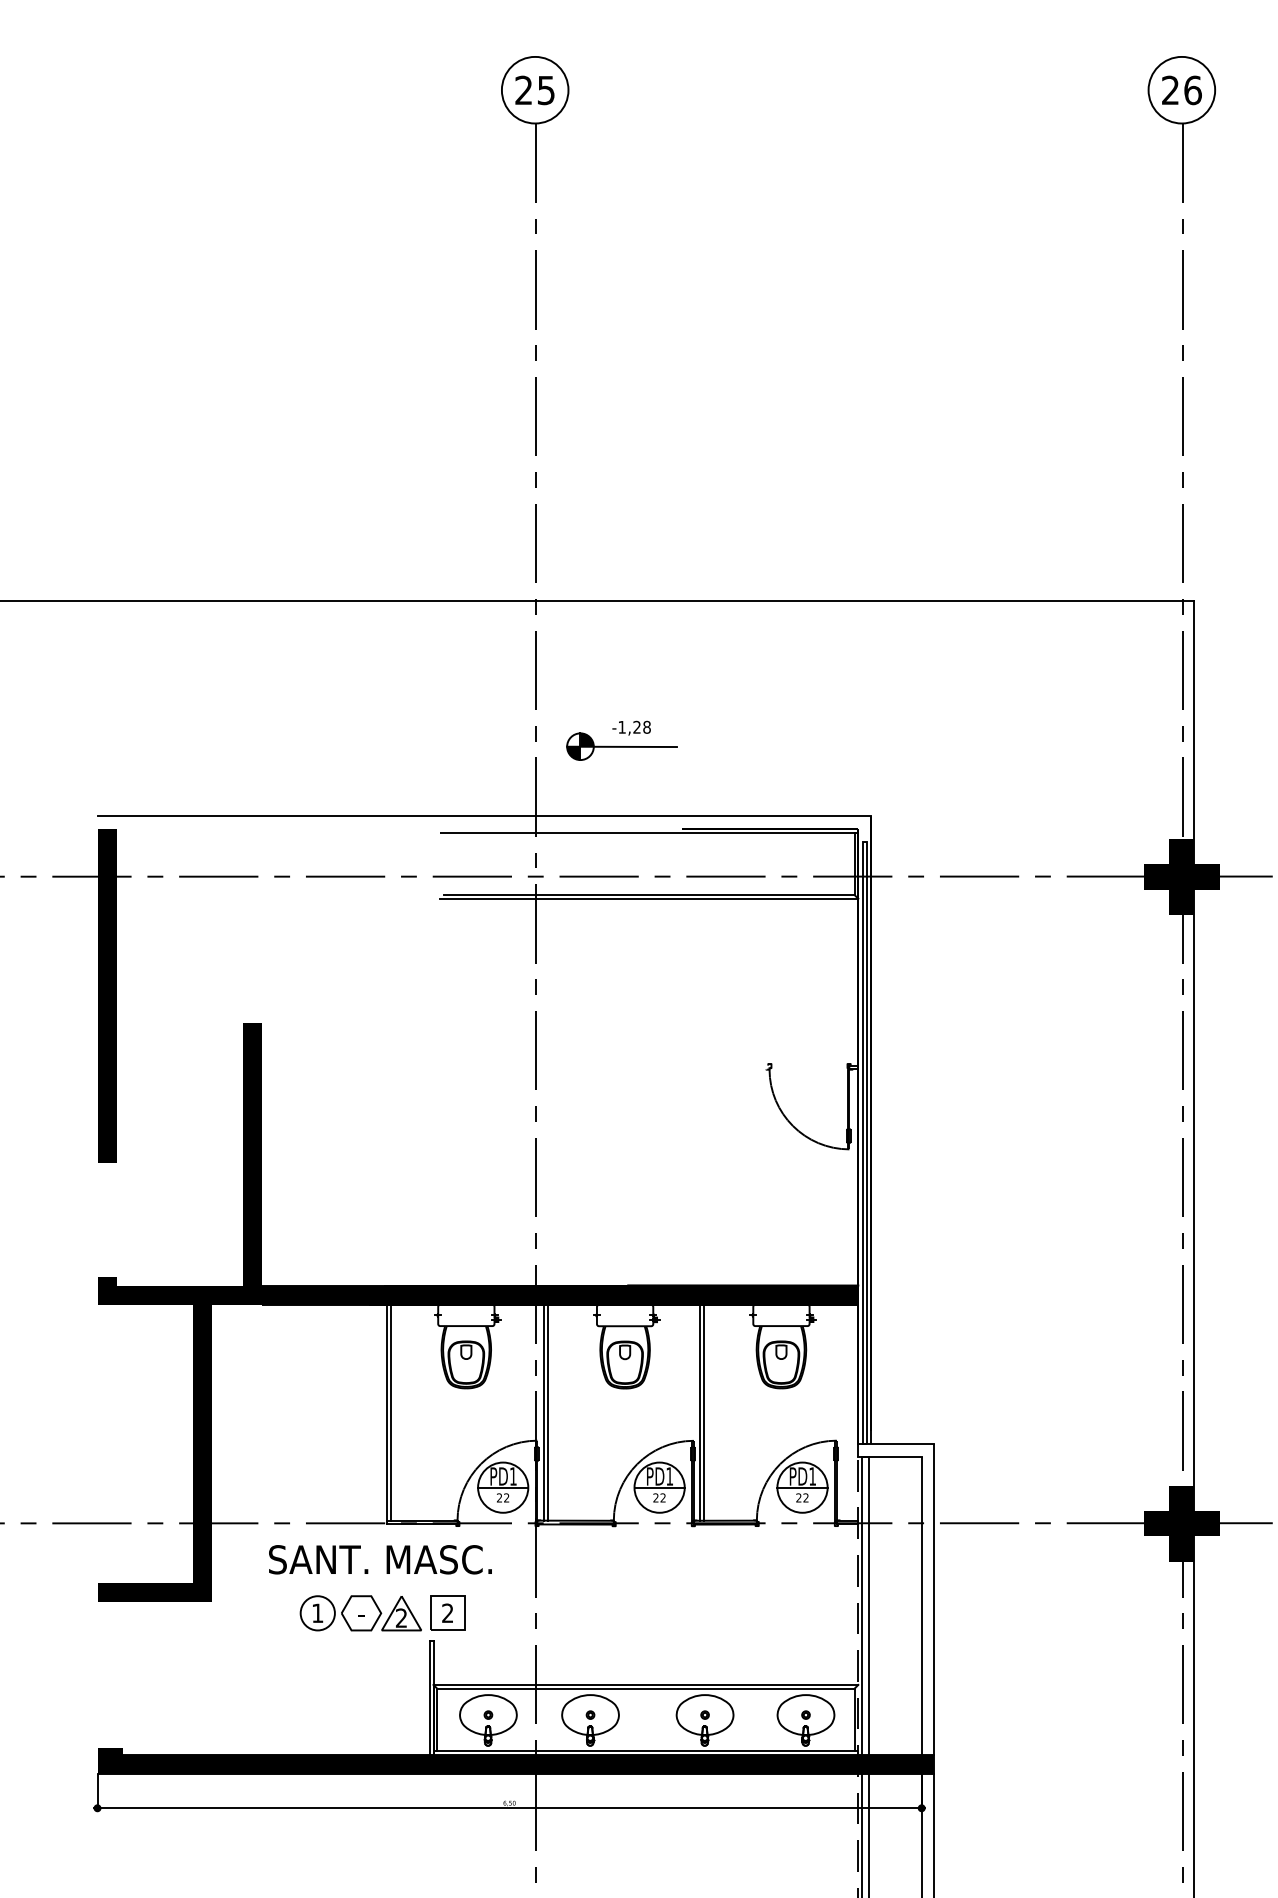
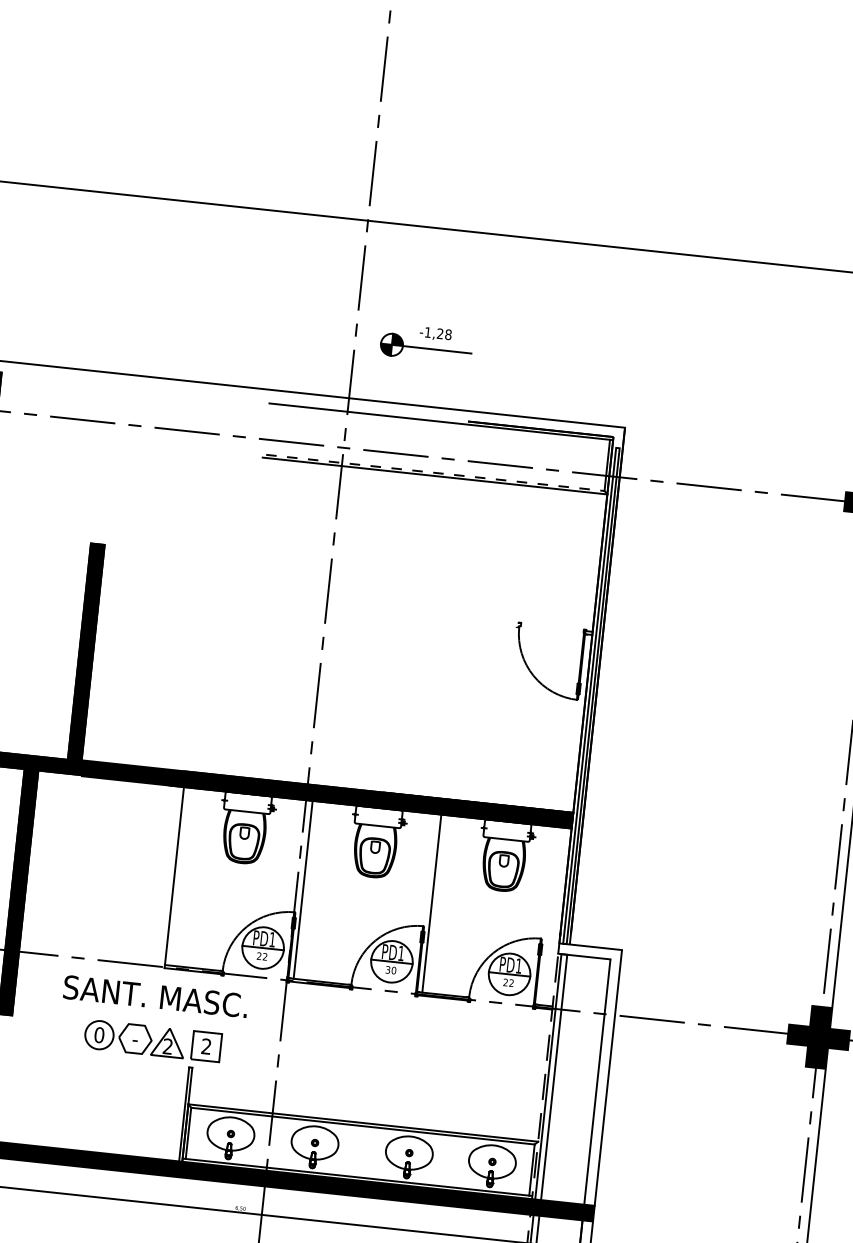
line: (649, 894) -> (435, 472), solid -> dashed
line: (391, 1412) -> (177, 876), removed
line: (547, 1412) -> (306, 890), removed
line: (703, 1412) -> (434, 903), removed
text: (659, 1497) -> (390, 969), 22 -> 30
text: (317, 1613) -> (99, 1035), 1 -> 0

